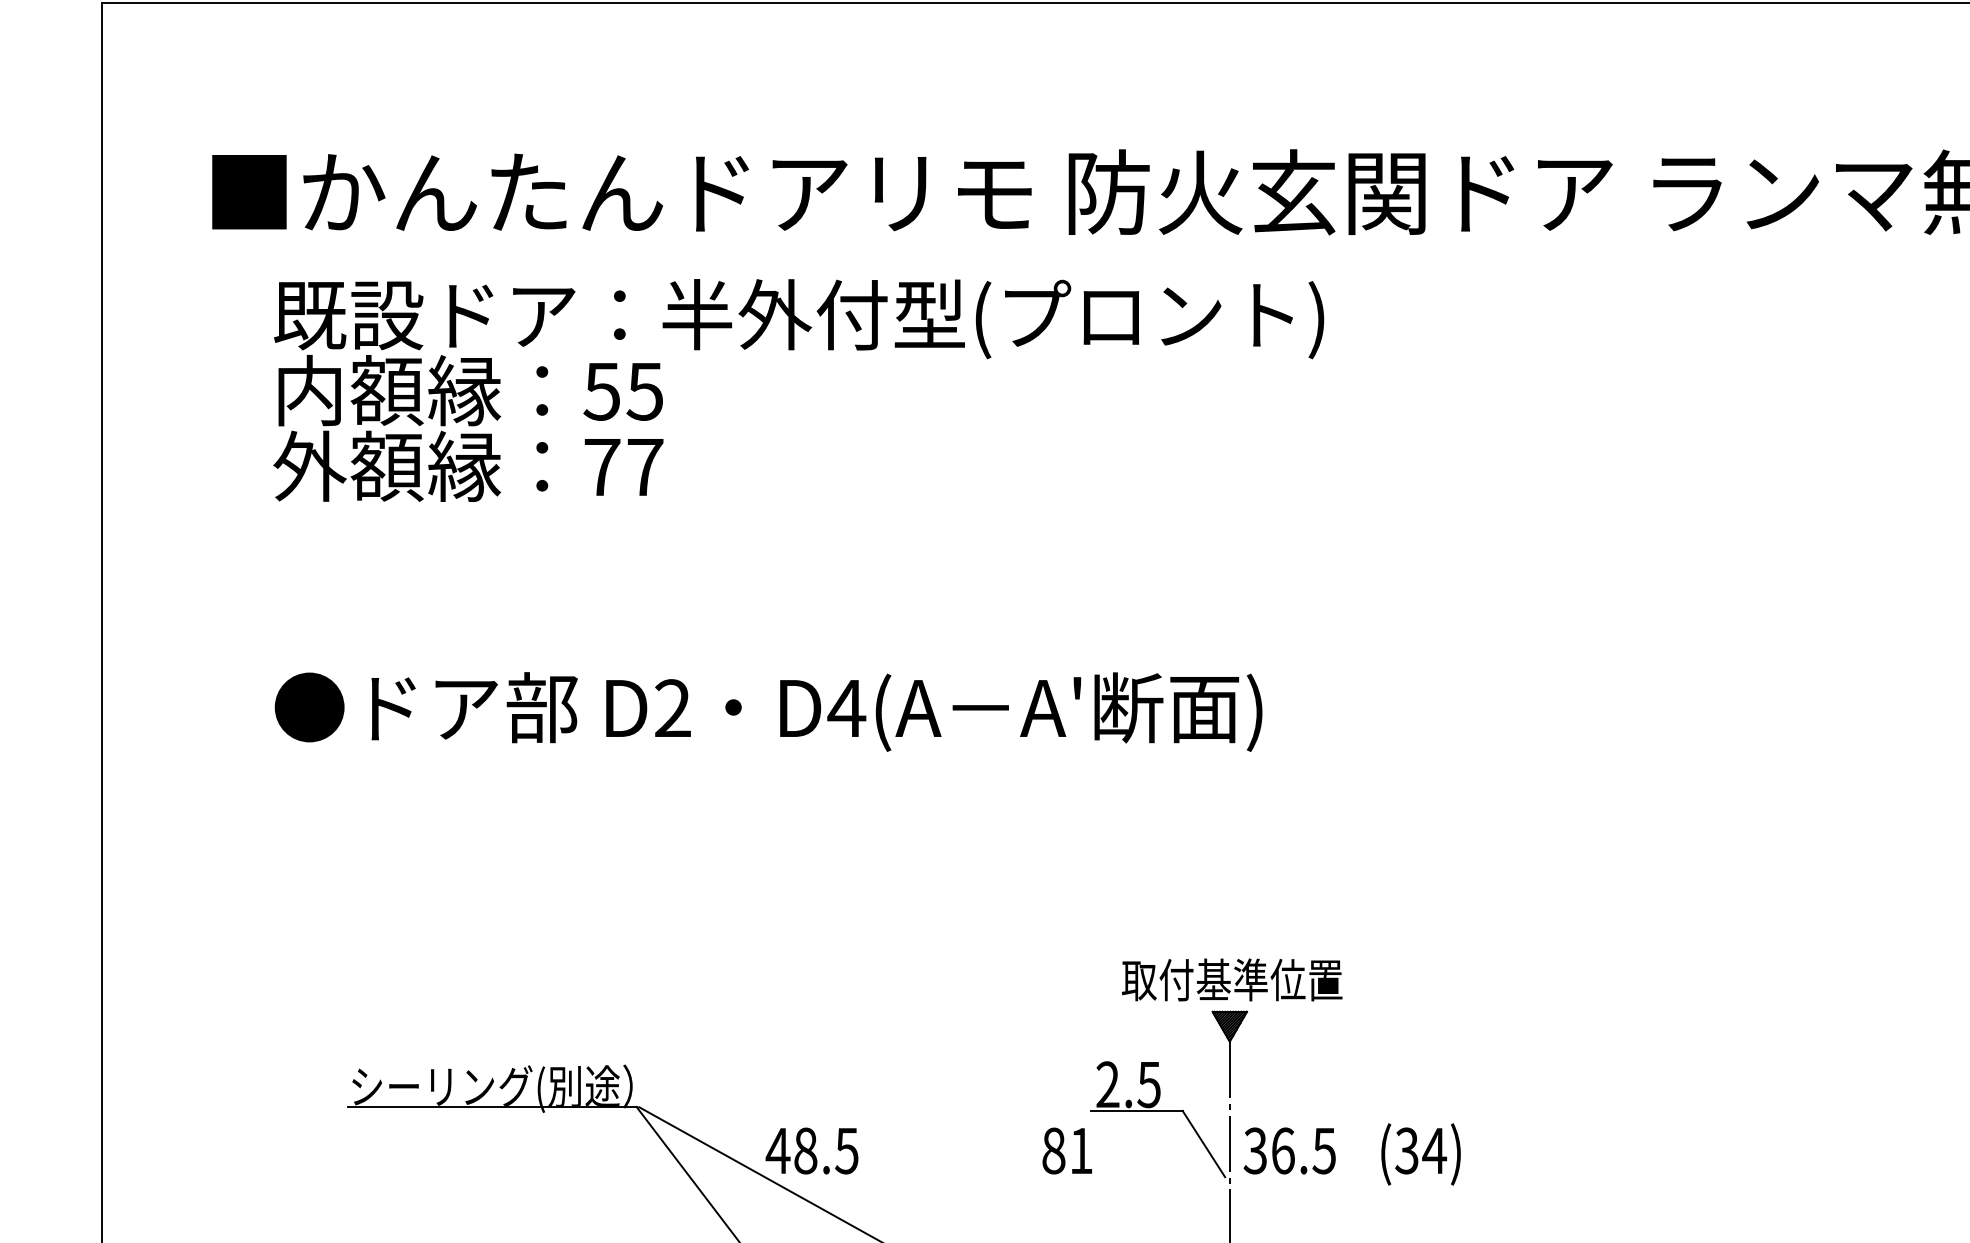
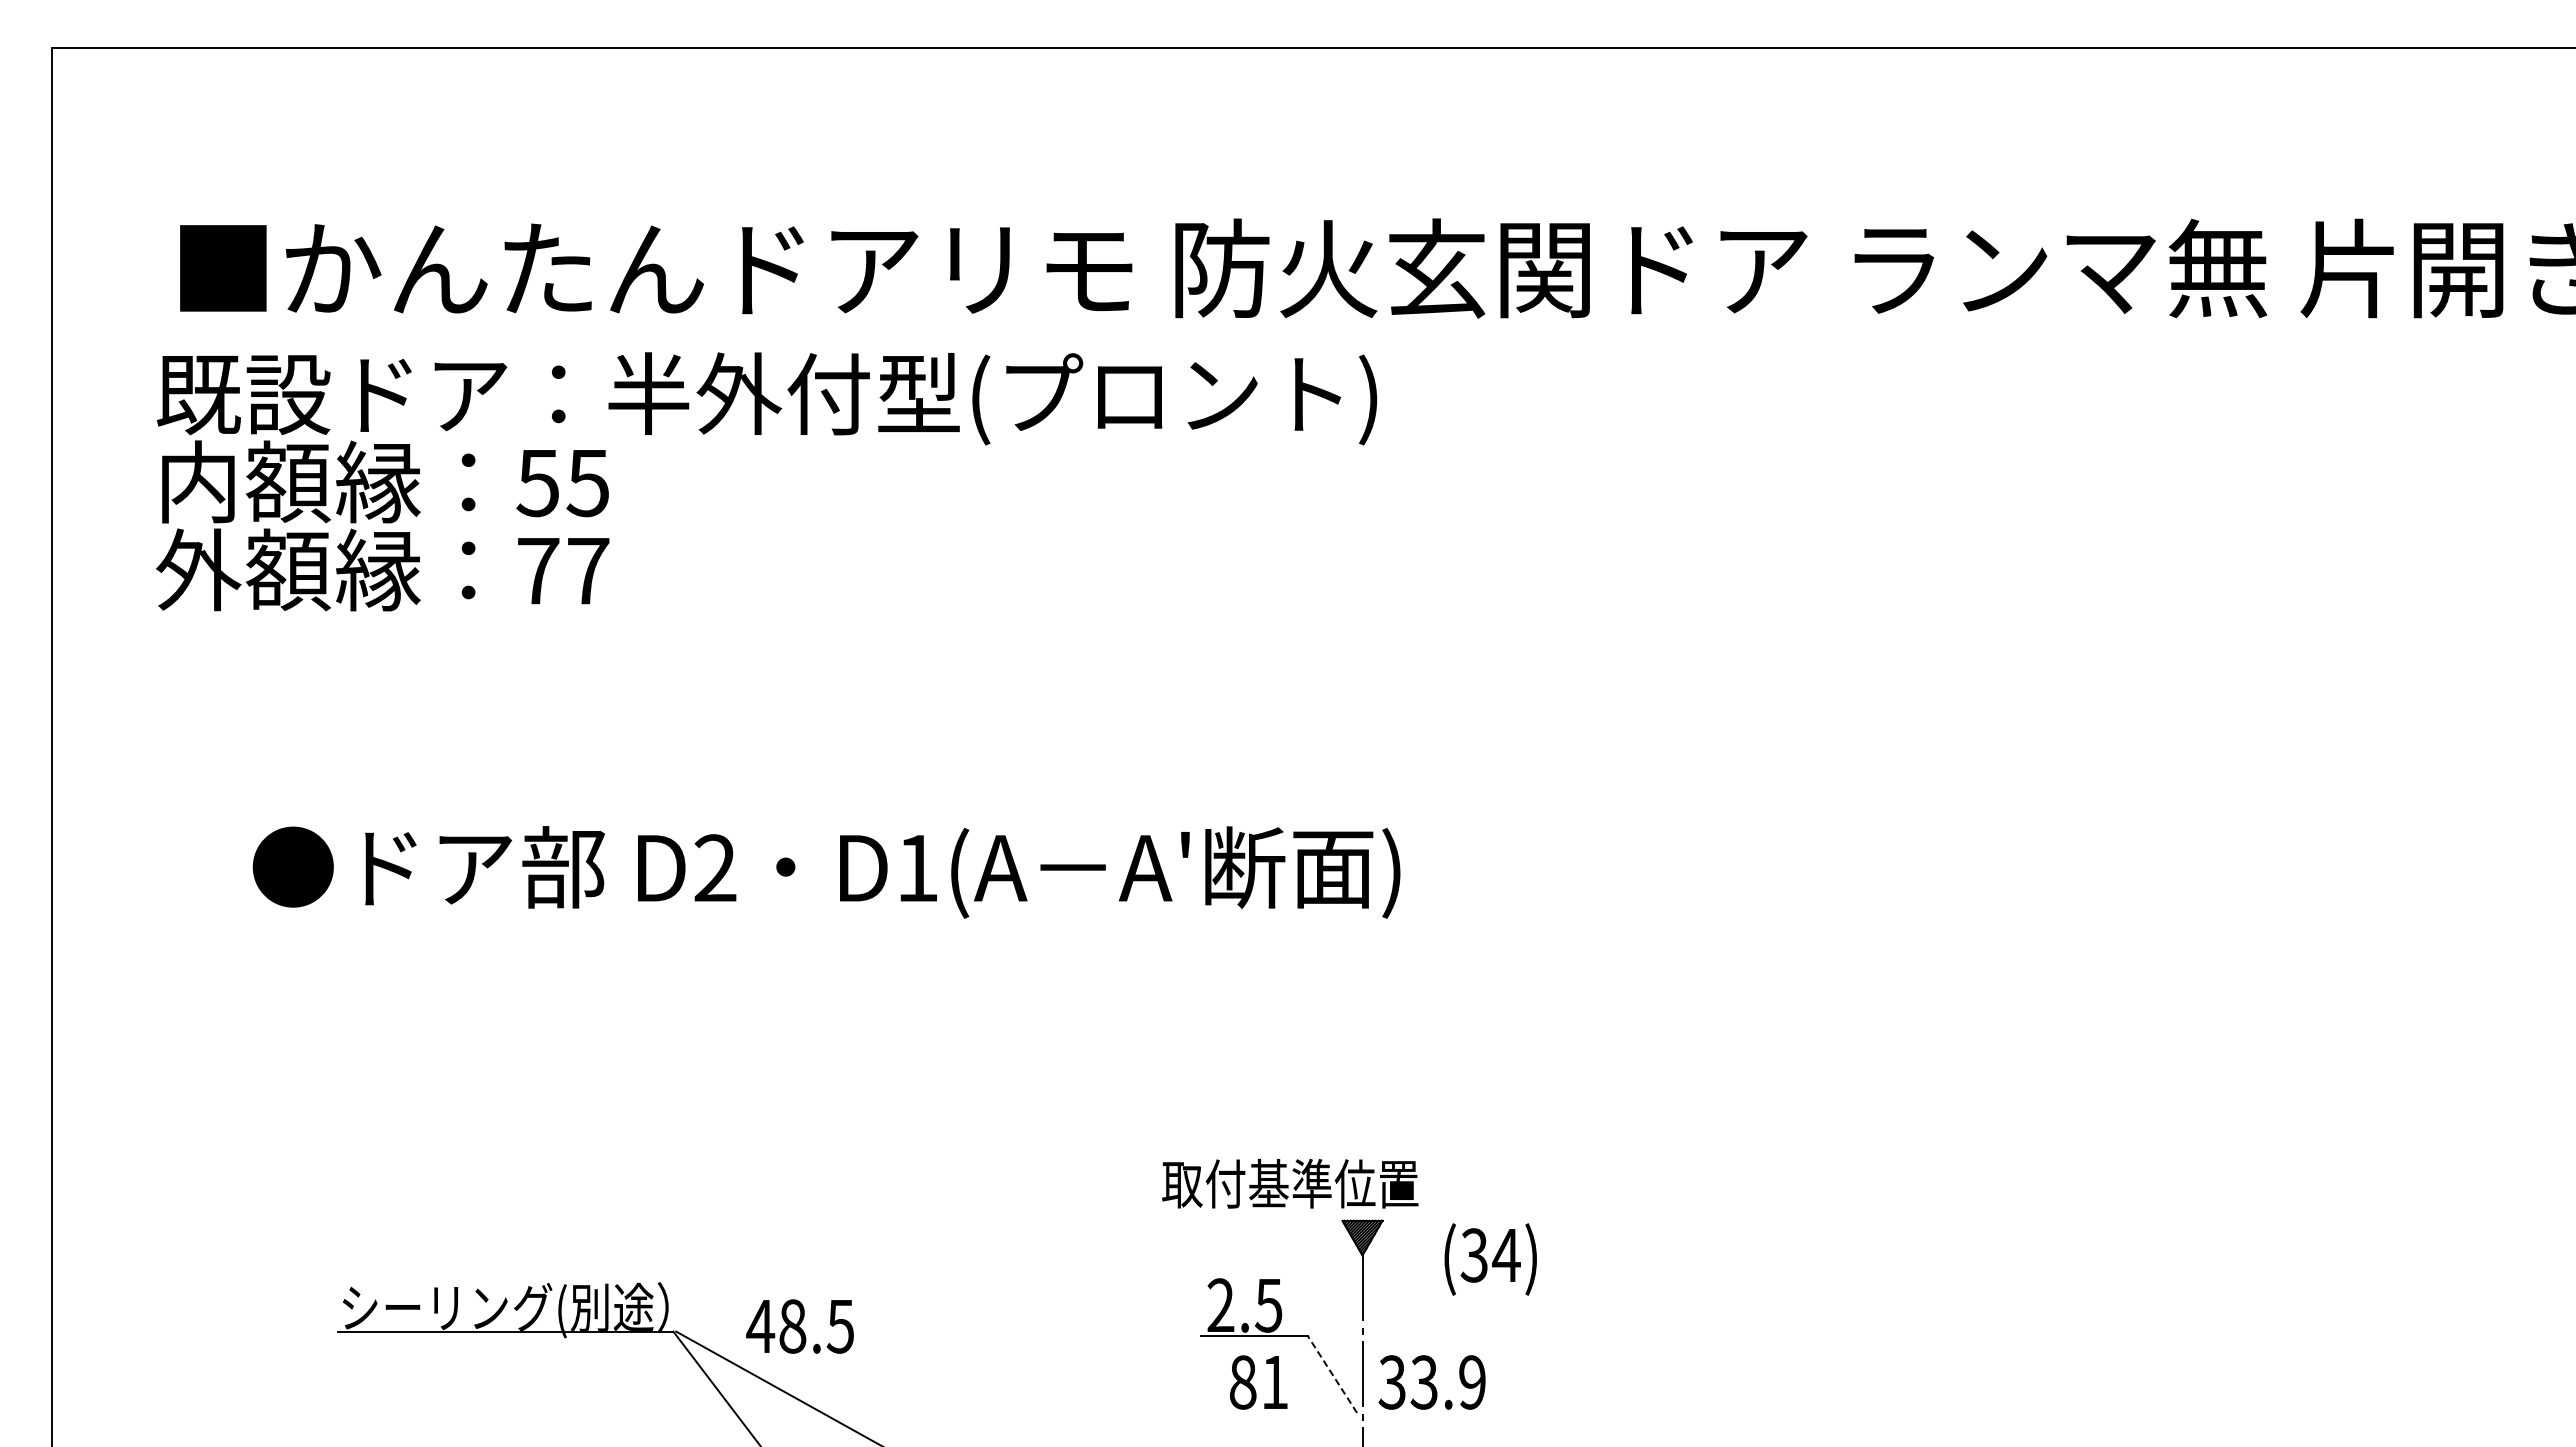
text: (798, 390) -> (766, 481), moved
text: (846, 708) -> (917, 868), D4(A -> D1(A
text: (1232, 979) -> (1290, 1183), moved
line: (1203, 1144) -> (1332, 1374), solid -> dashed
text: (811, 1151) -> (799, 1326), moved
text: (1067, 1151) -> (1258, 1382), moved
text: (1302, 1151) -> (1447, 1382), 36.5 -> 33.9
text: (1420, 1154) -> (1490, 1259), moved

